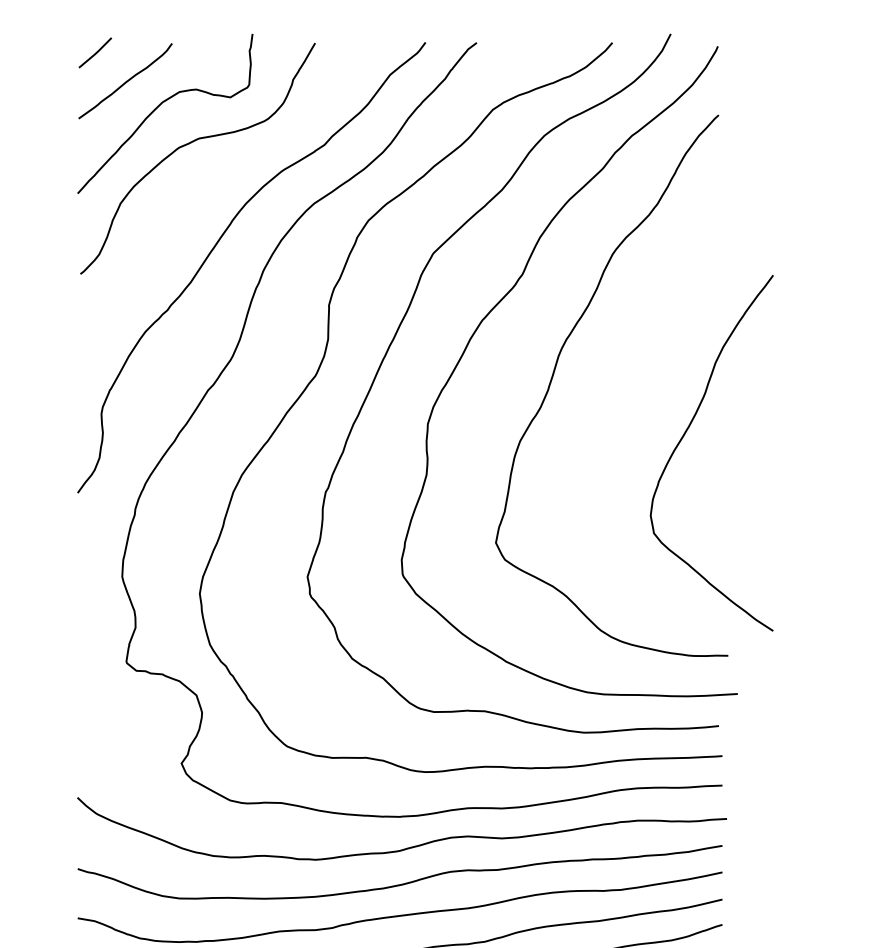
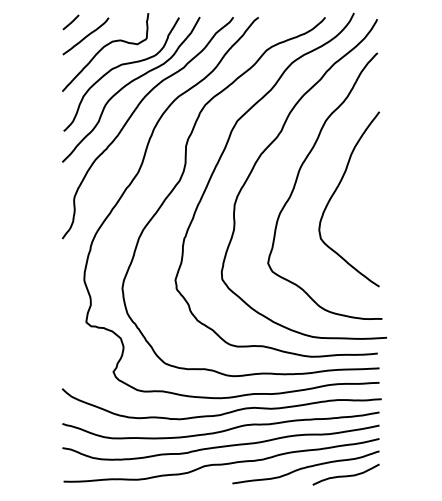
curve: (214, 179) -> (129, 84), added
curve: (683, 439) -> (335, 192), moved

